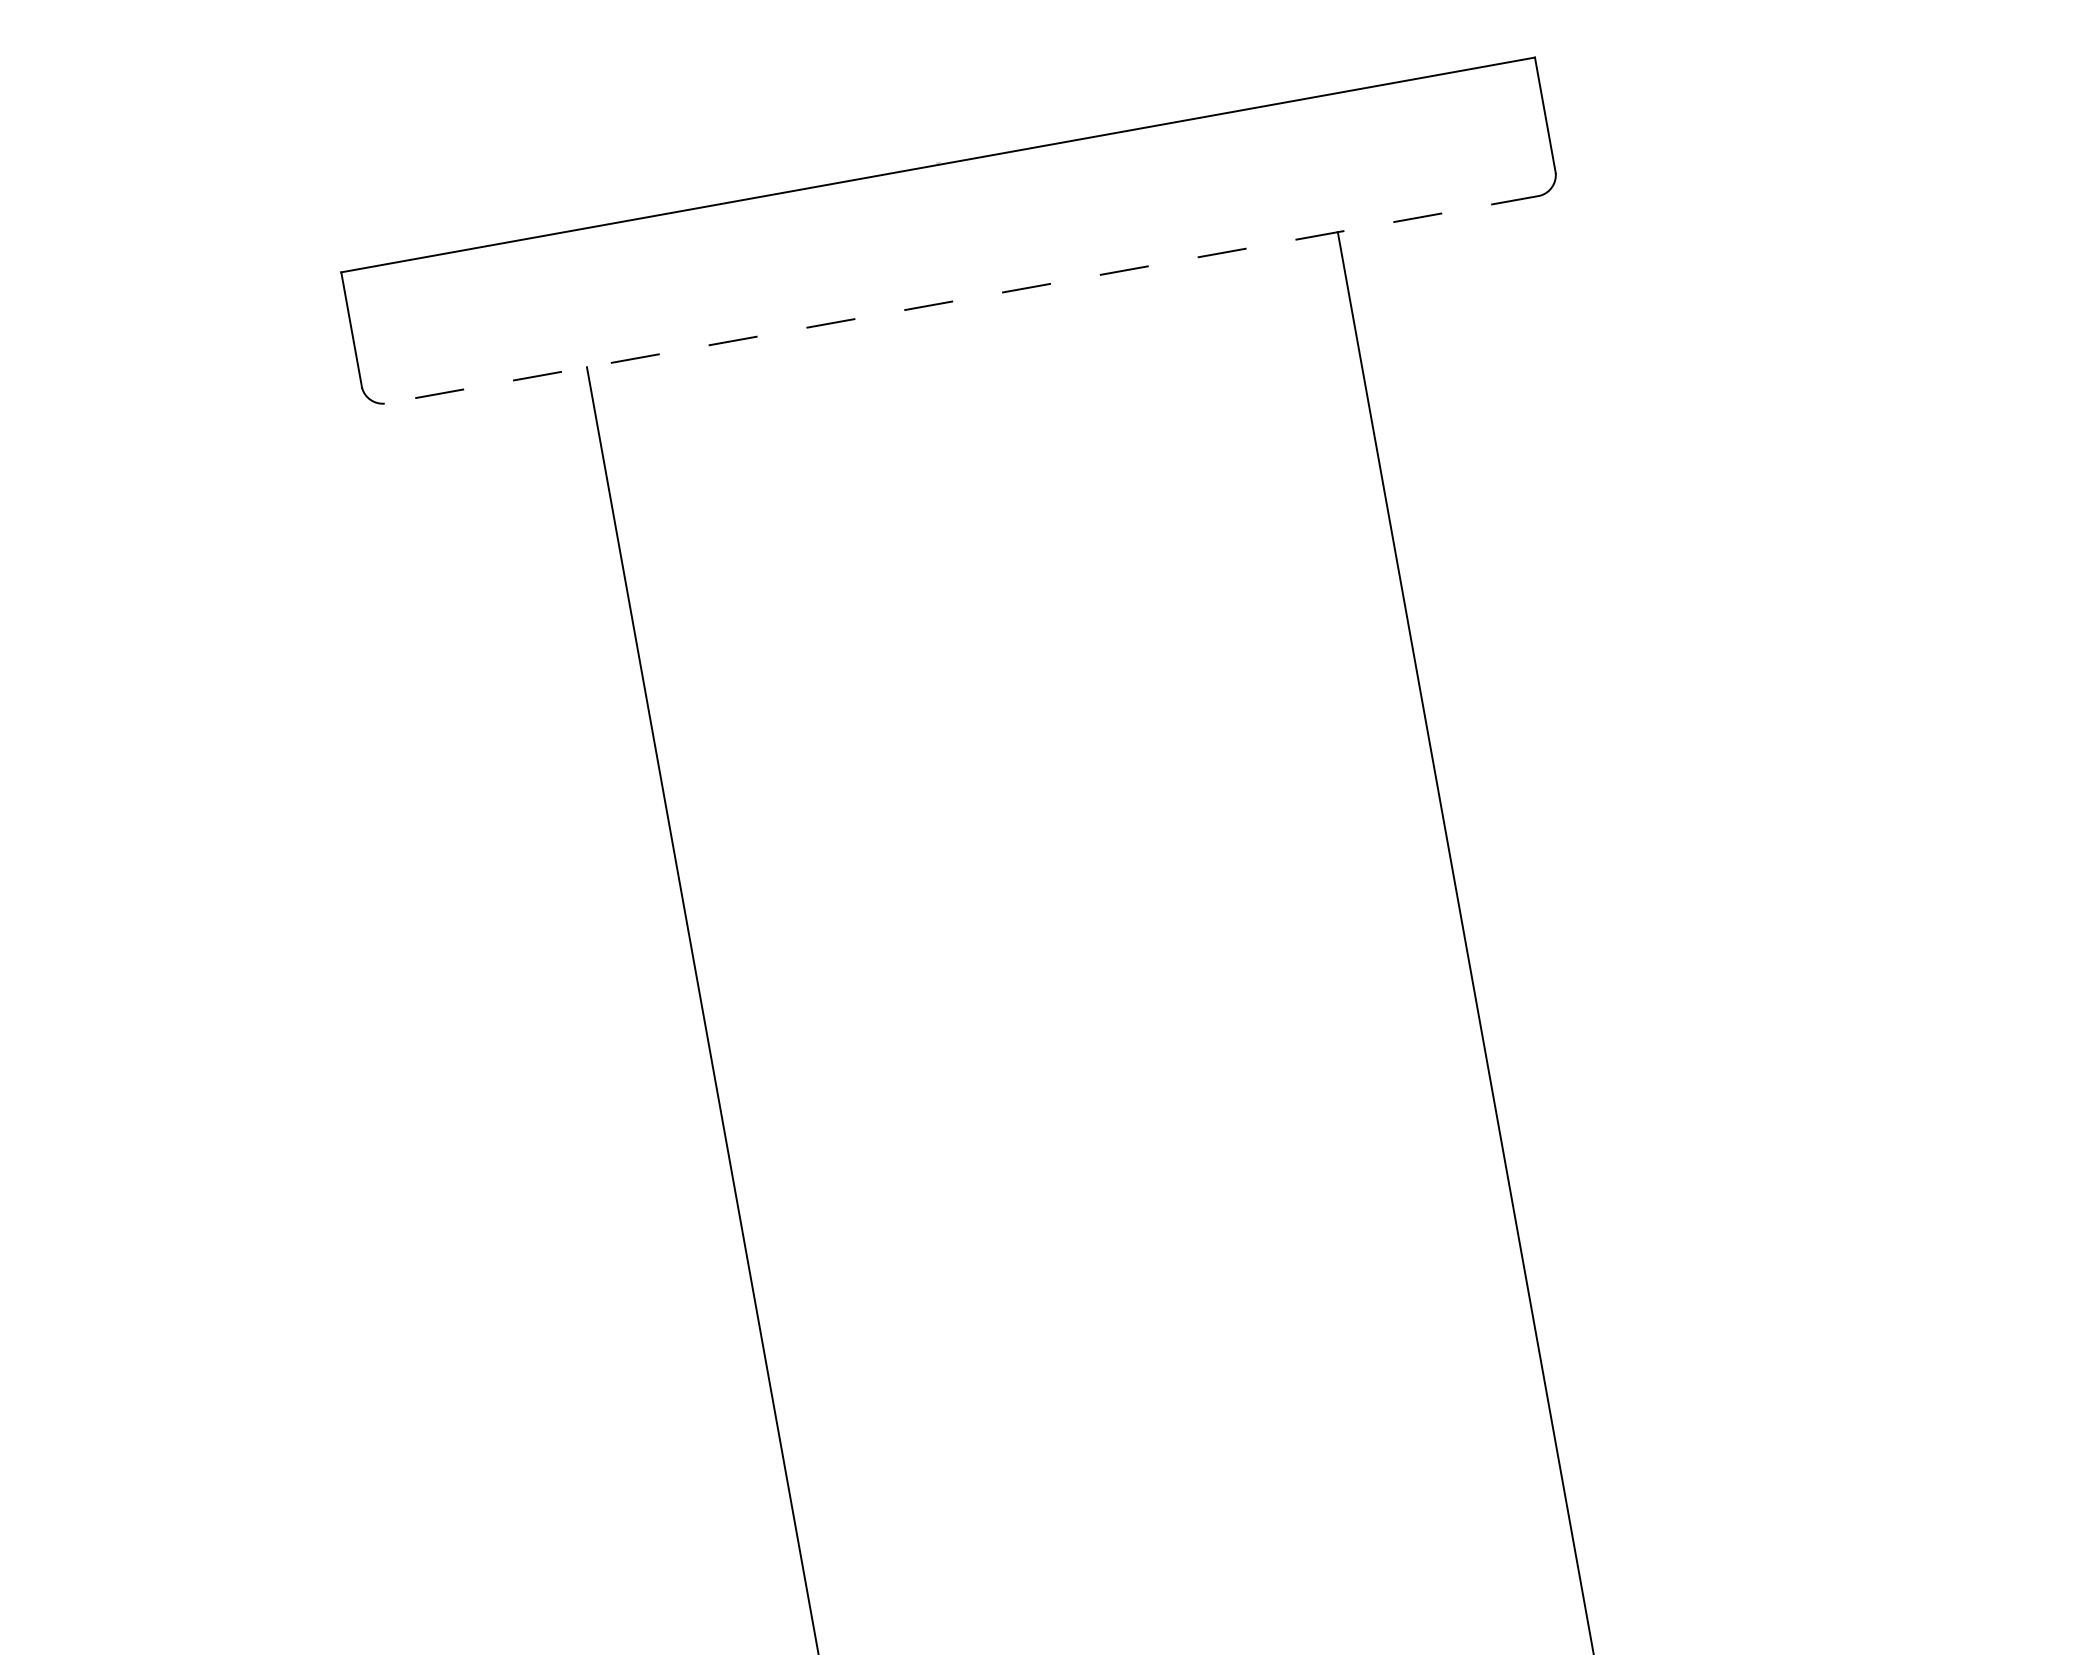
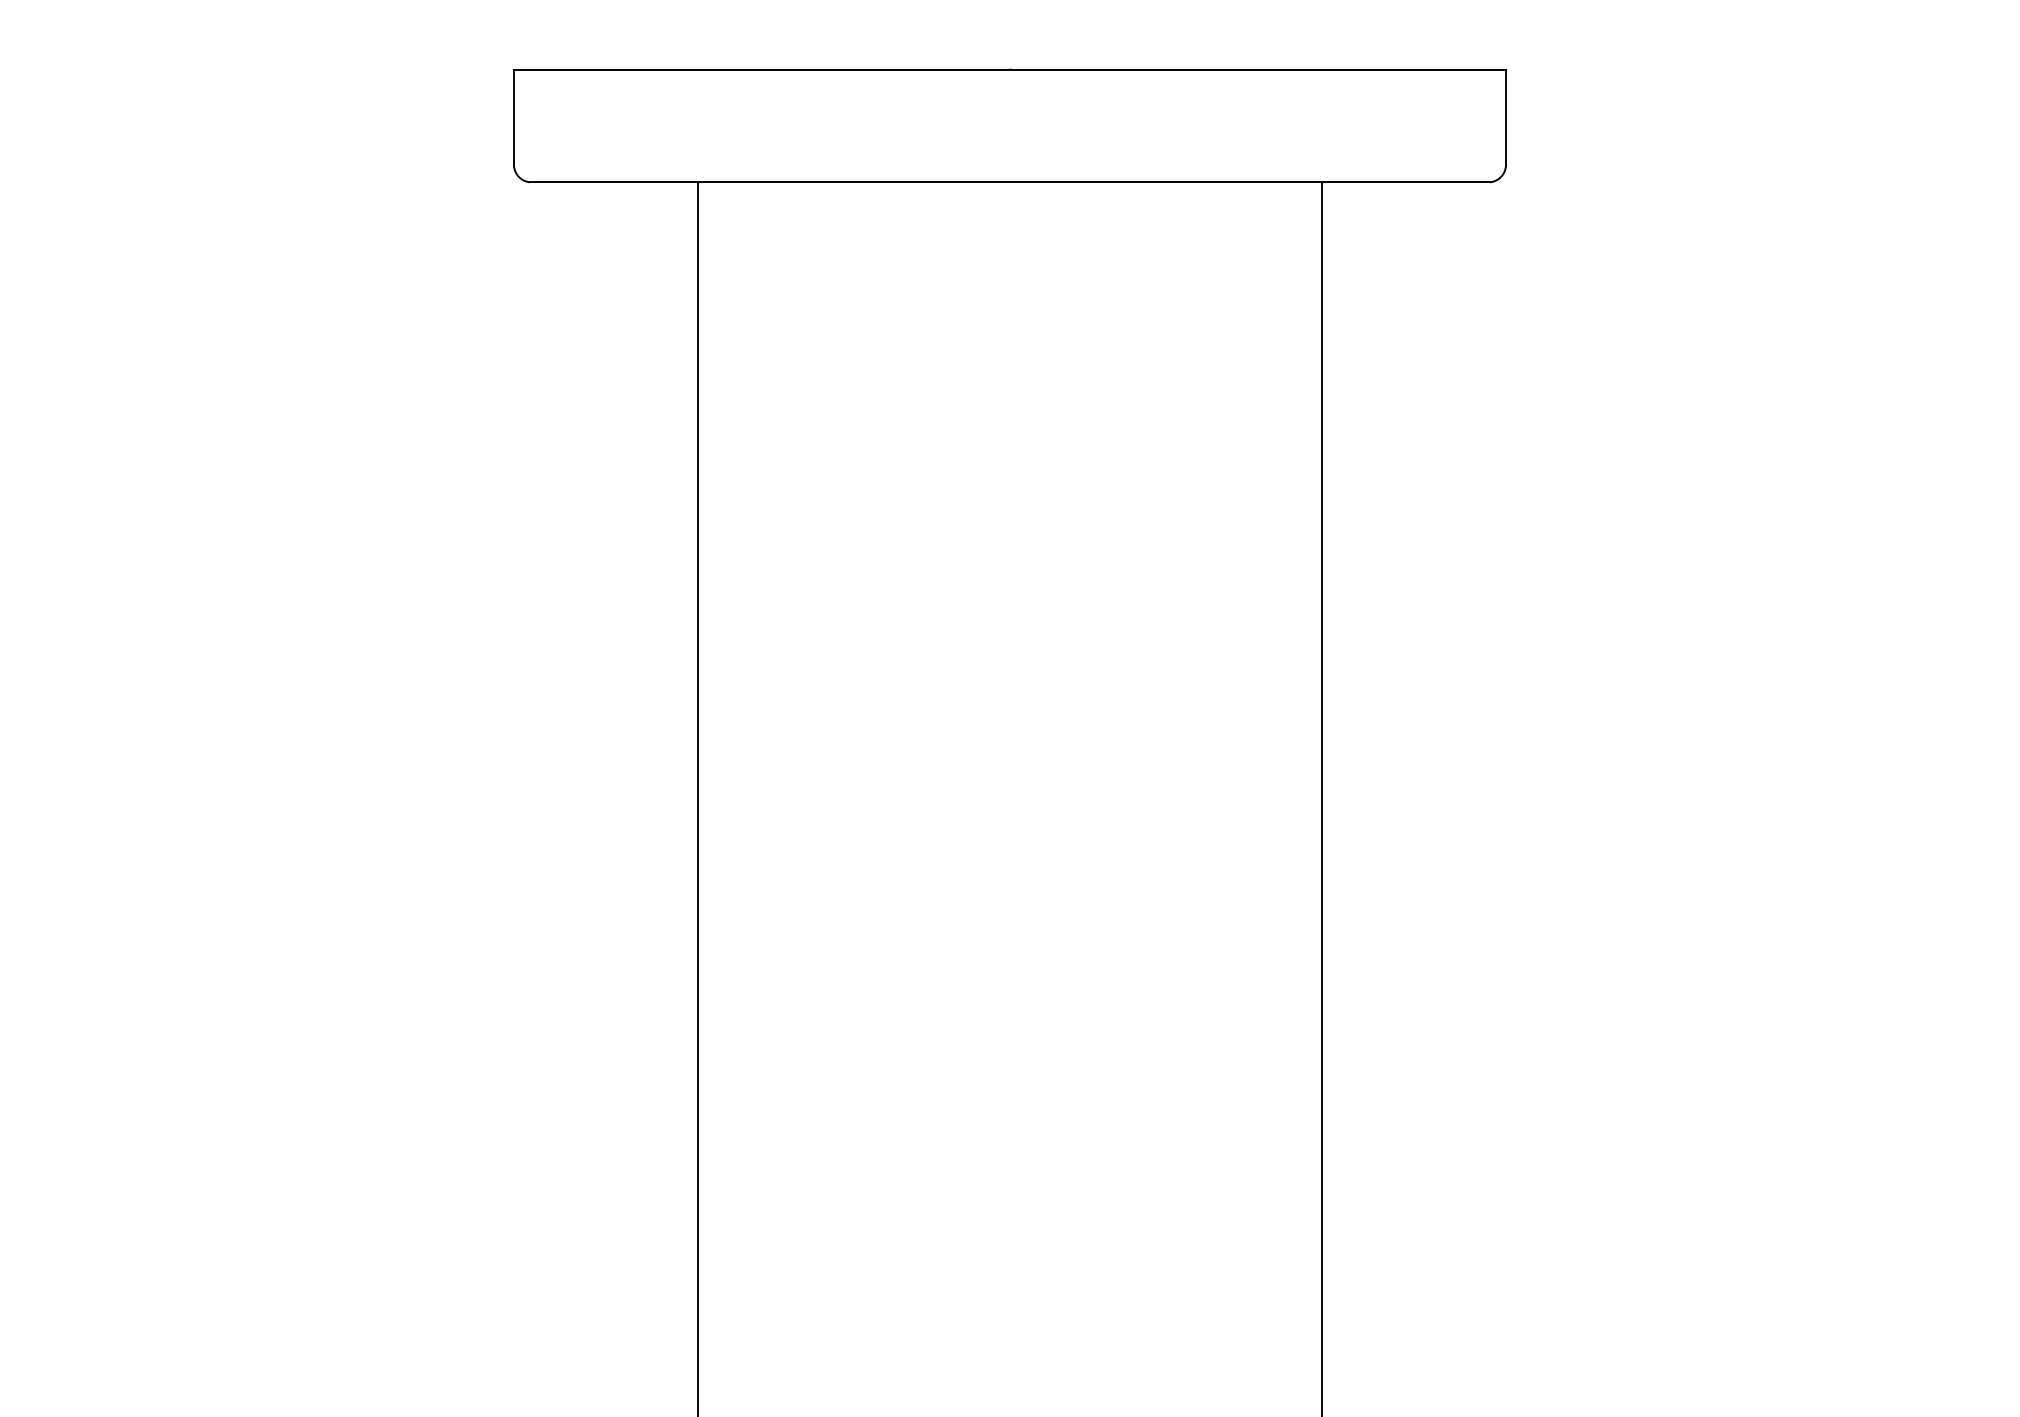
line: (963, 299) -> (1010, 182), dashed -> solid

